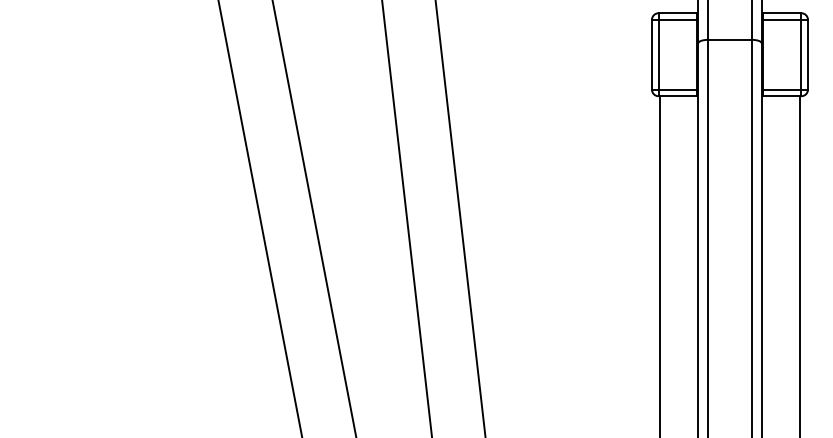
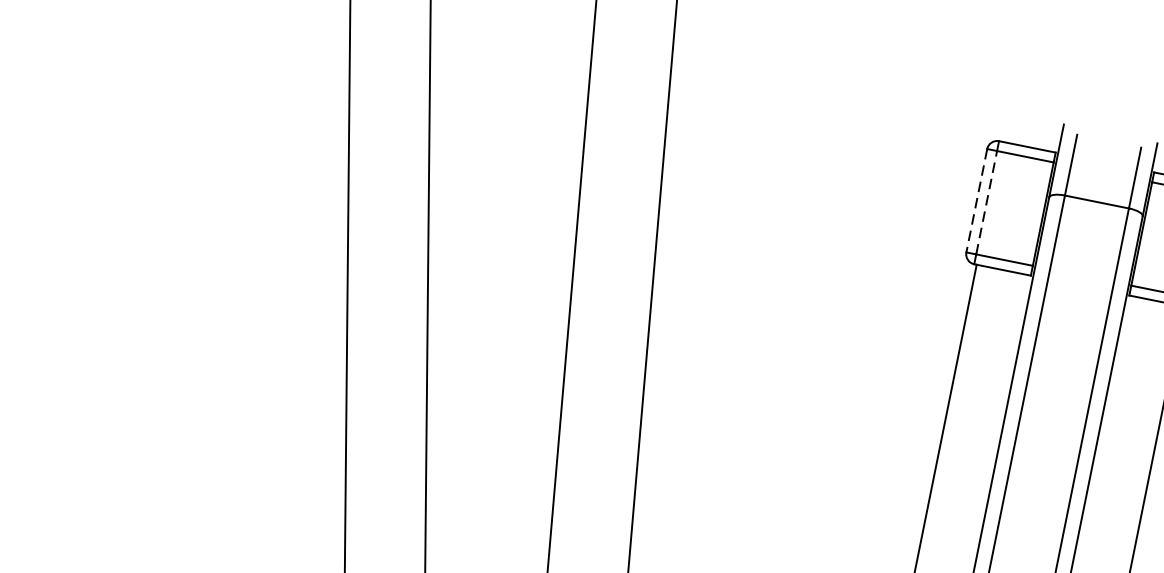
line: (651, 54) -> (976, 200), solid -> dashed
line: (658, 54) -> (986, 202), solid -> dashed

